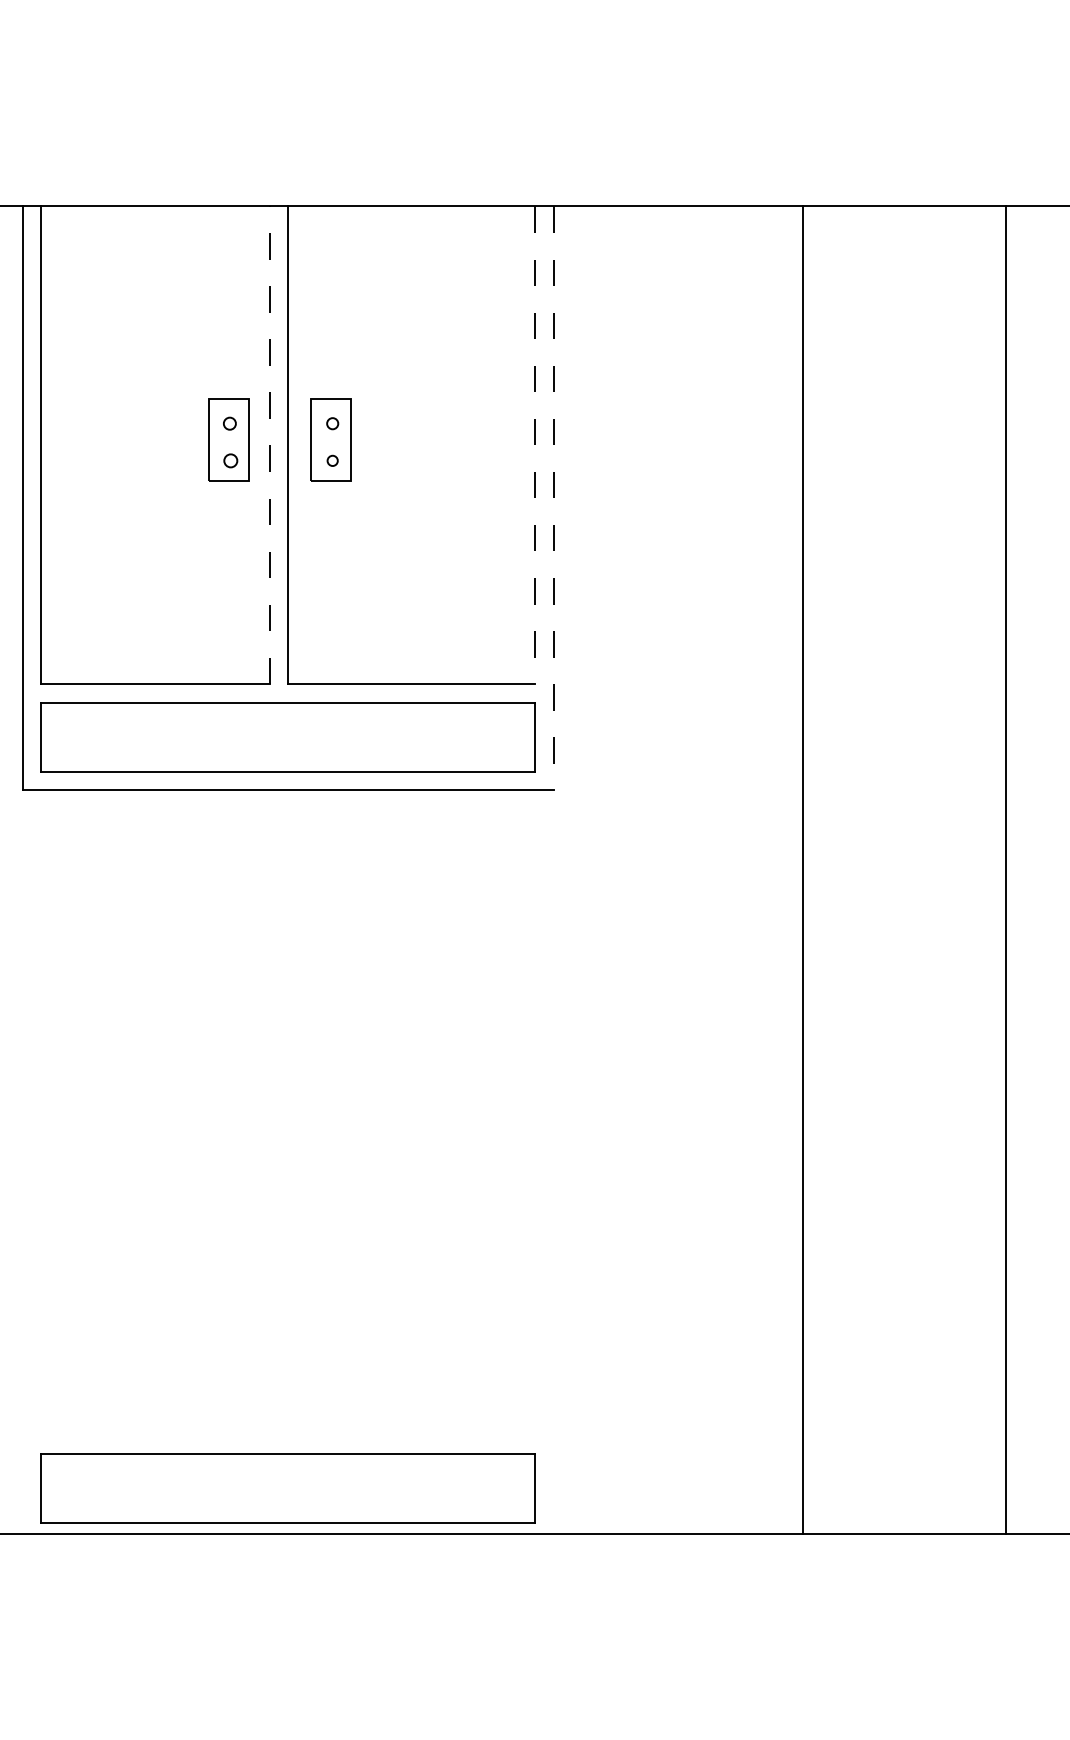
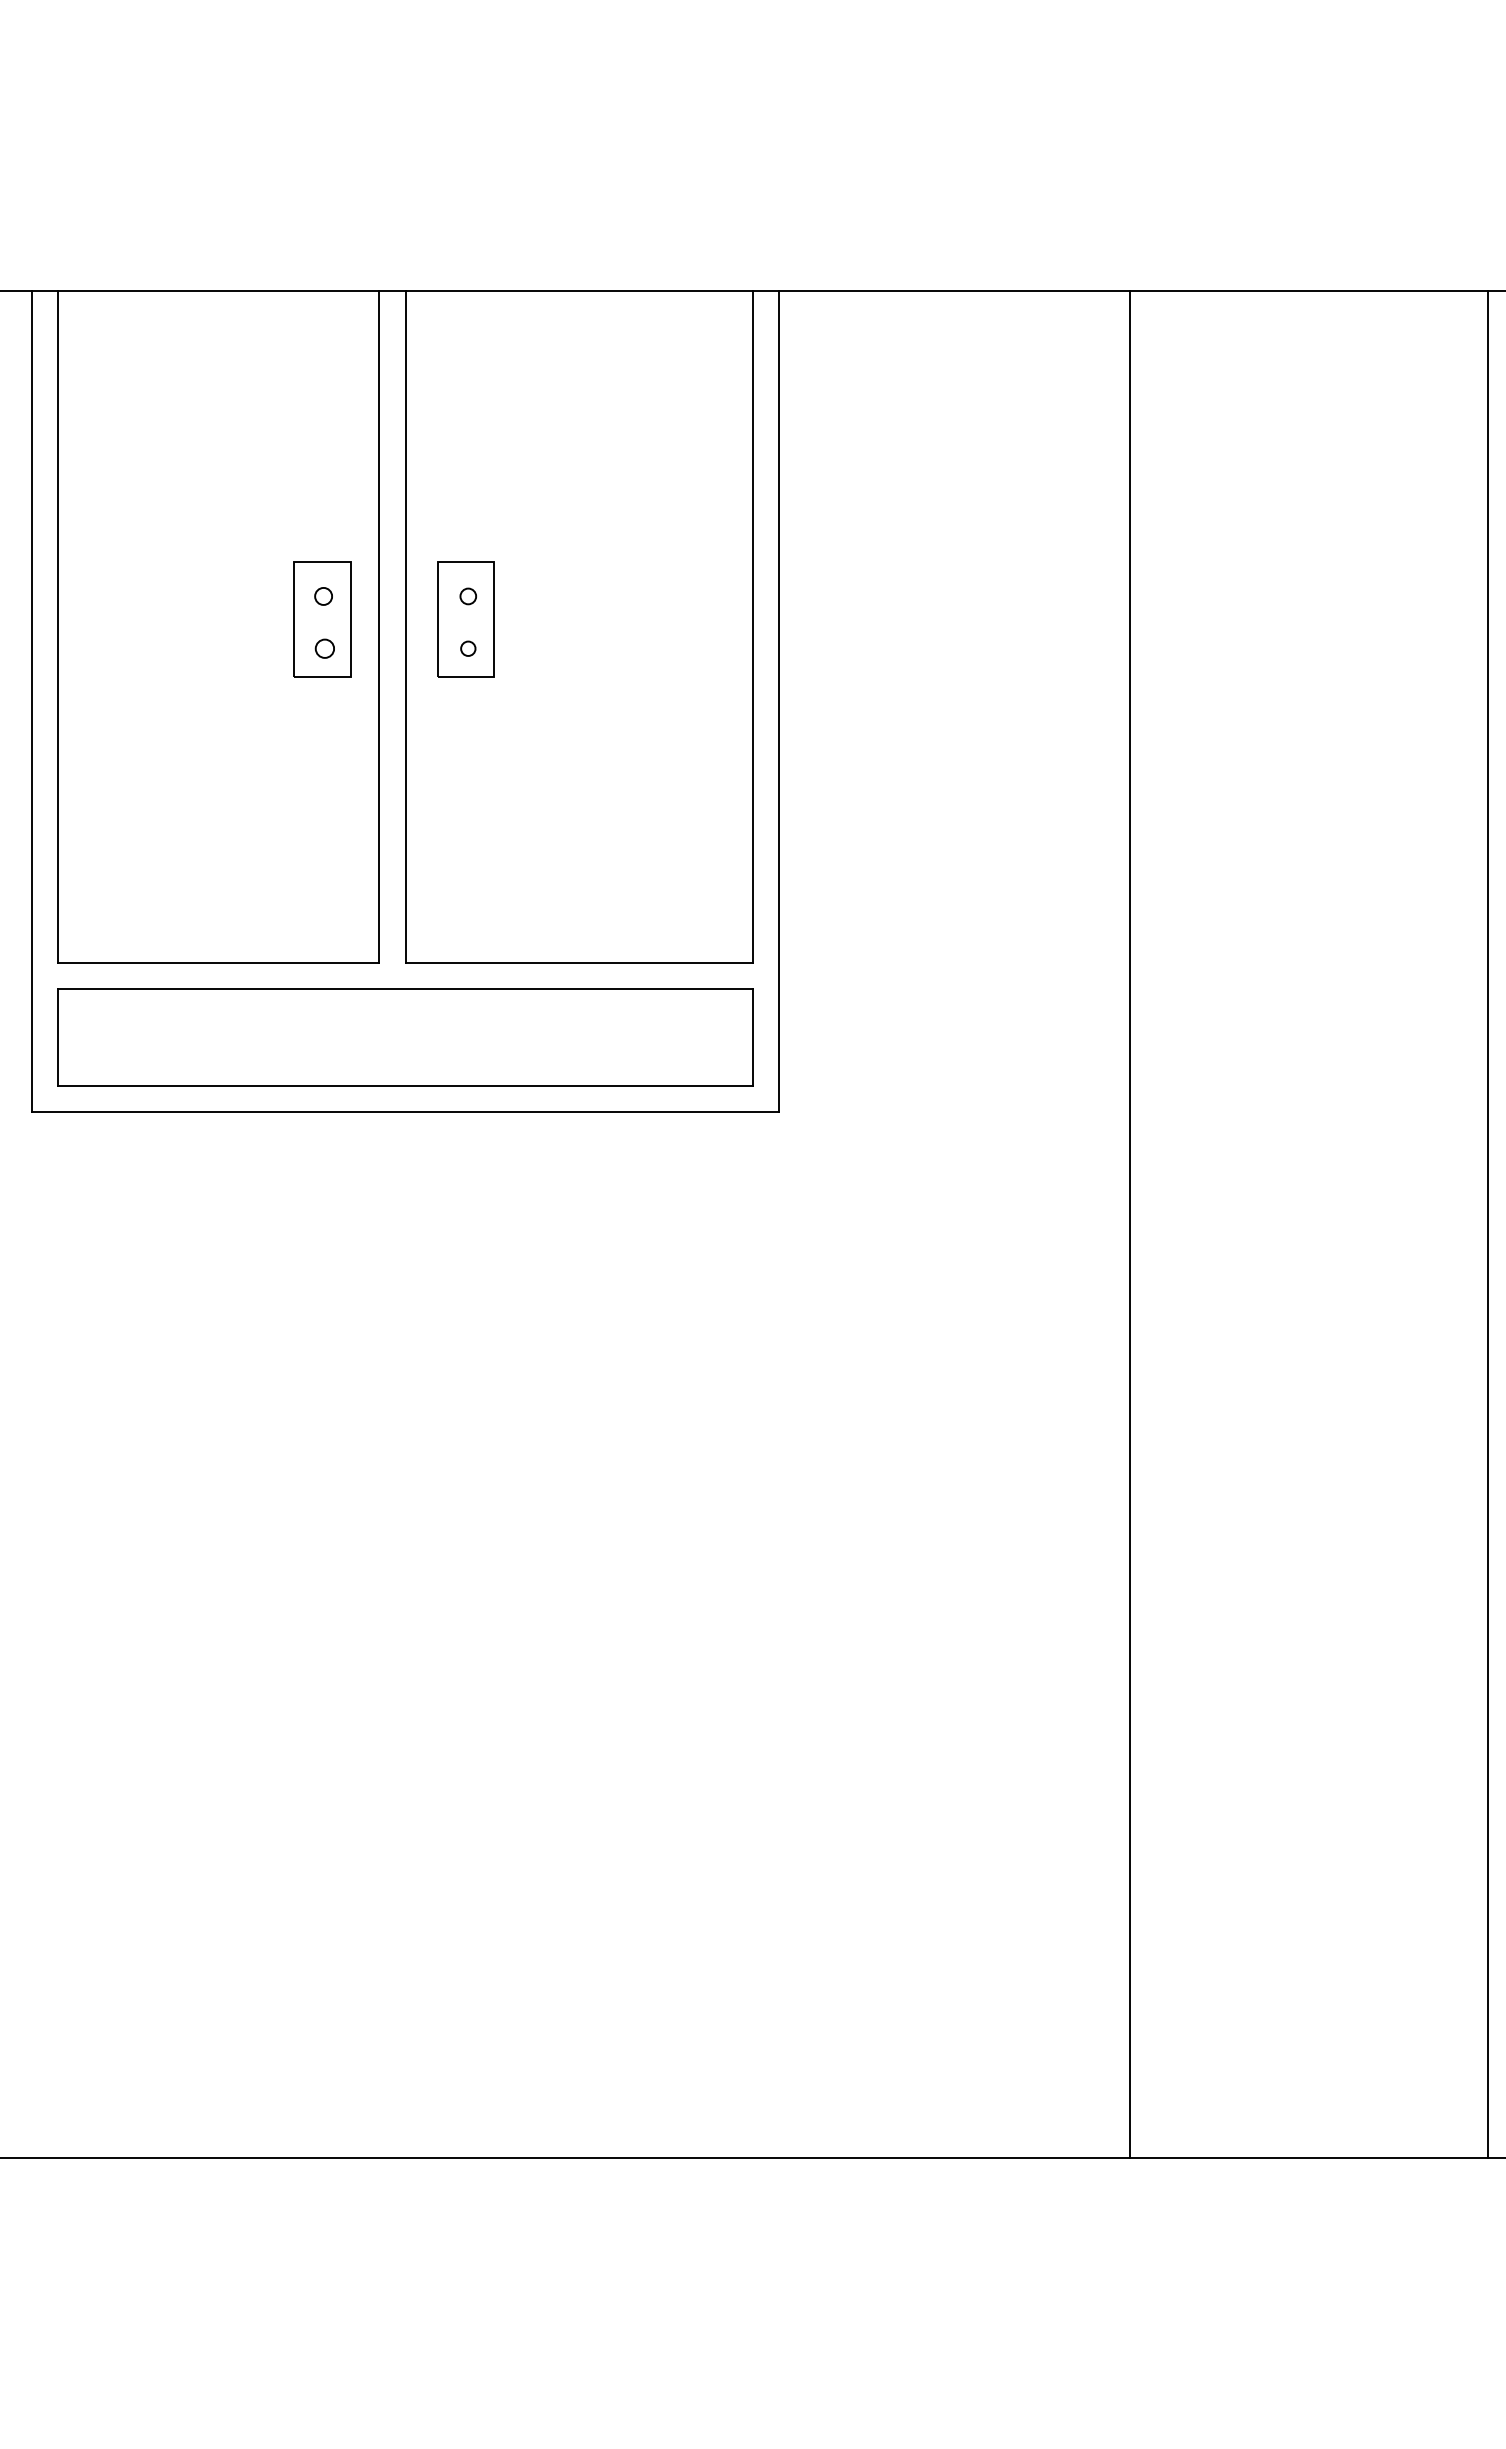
line: (269, 445) -> (379, 626), dashed -> solid
line: (534, 445) -> (752, 627), dashed -> solid
line: (553, 498) -> (779, 701), dashed -> solid
line: (1005, 870) -> (1488, 1224), moved
part: (288, 1488) -> (405, 2094), removed

